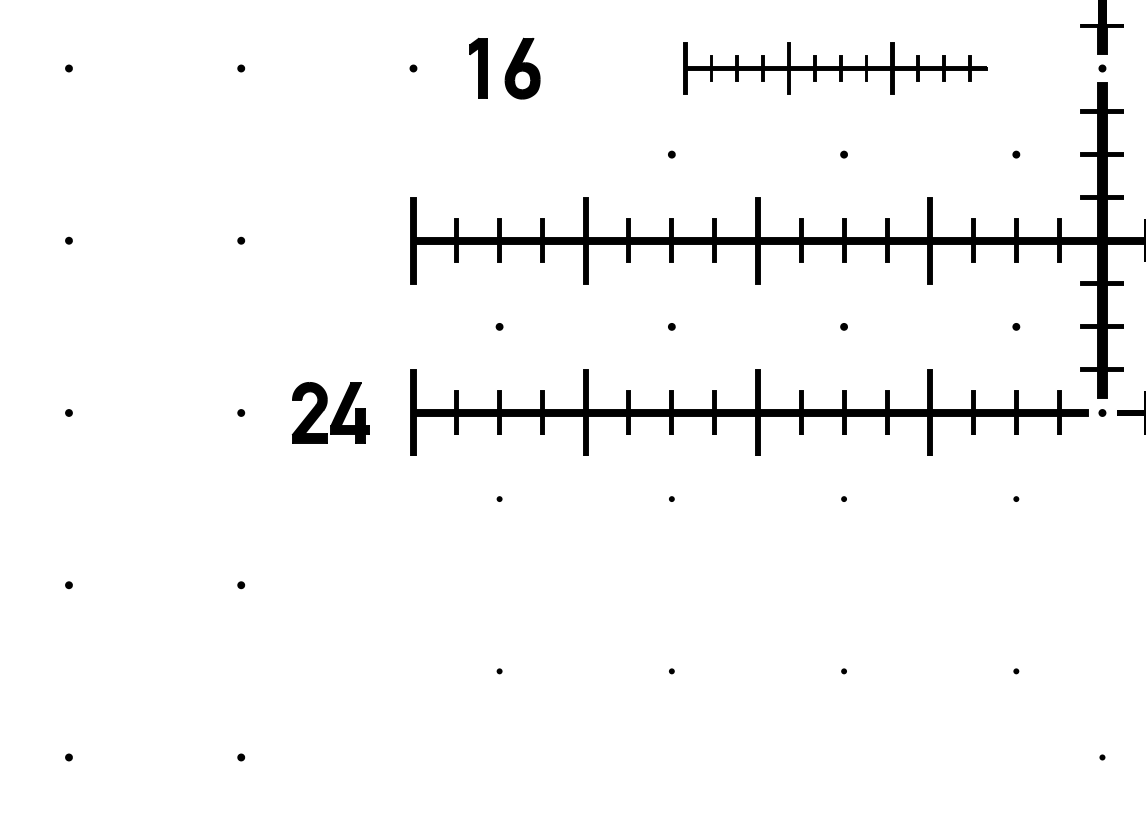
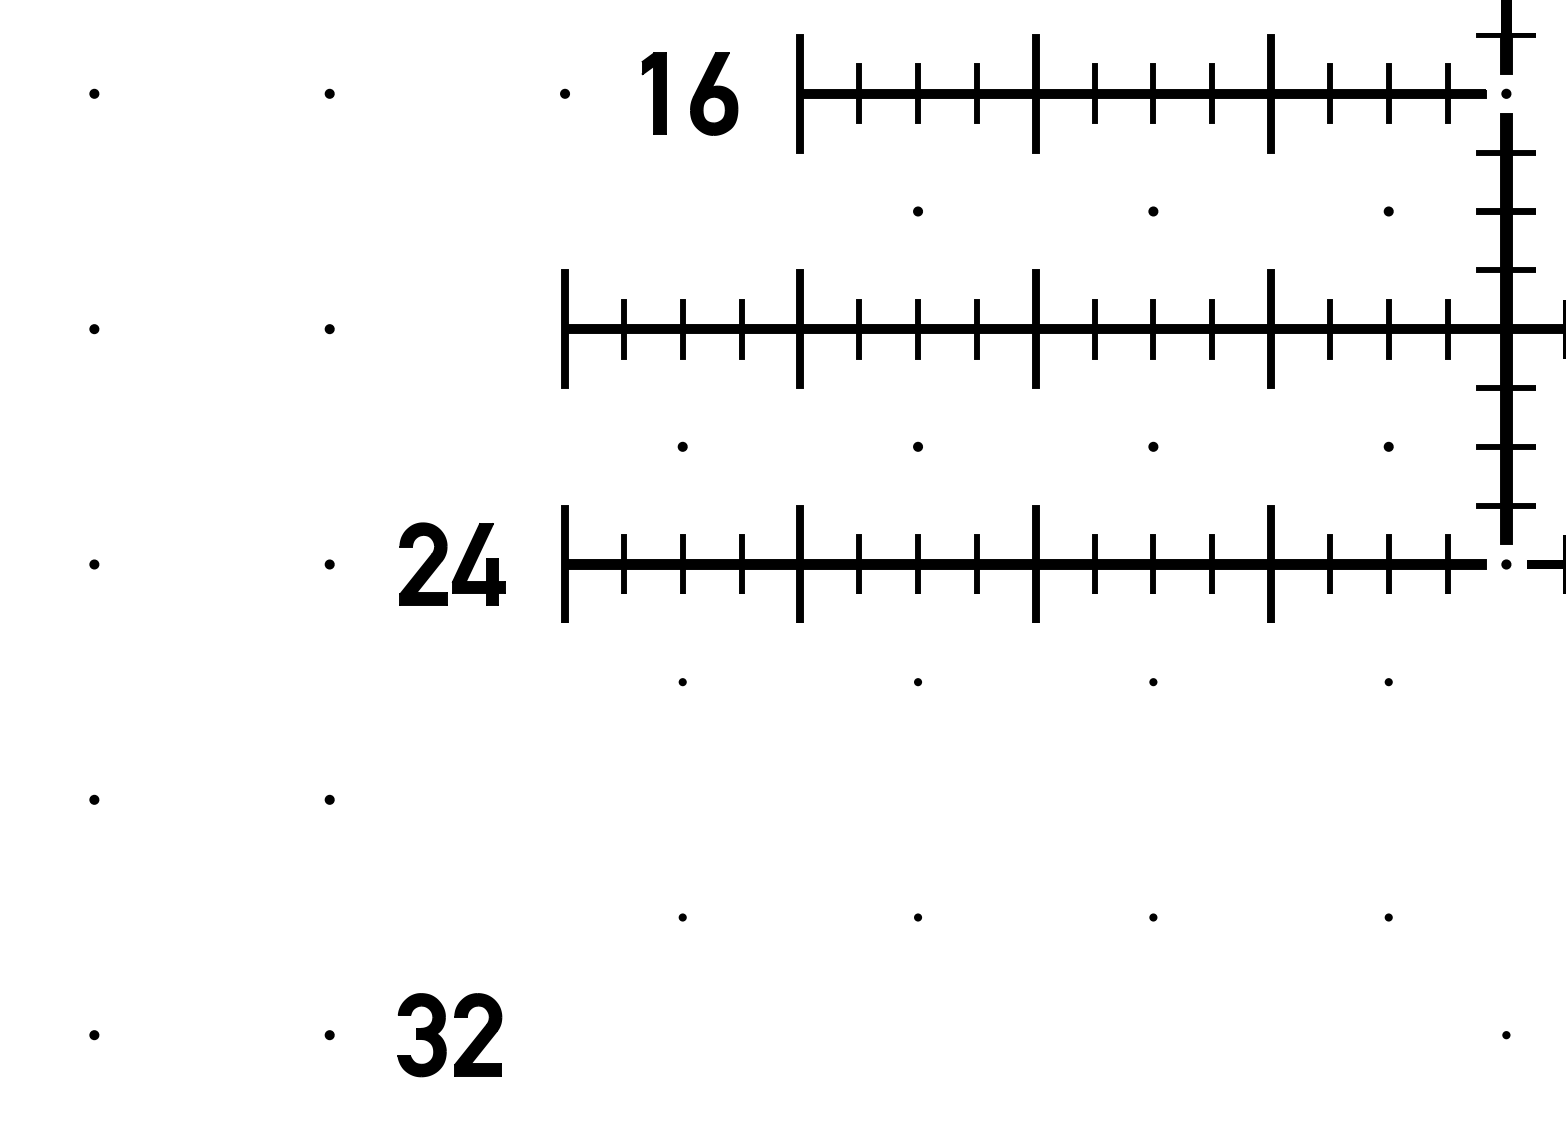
part: (835, 68) -> (1141, 93), size x1.67
part: (324, 760) -> (443, 1039), added

